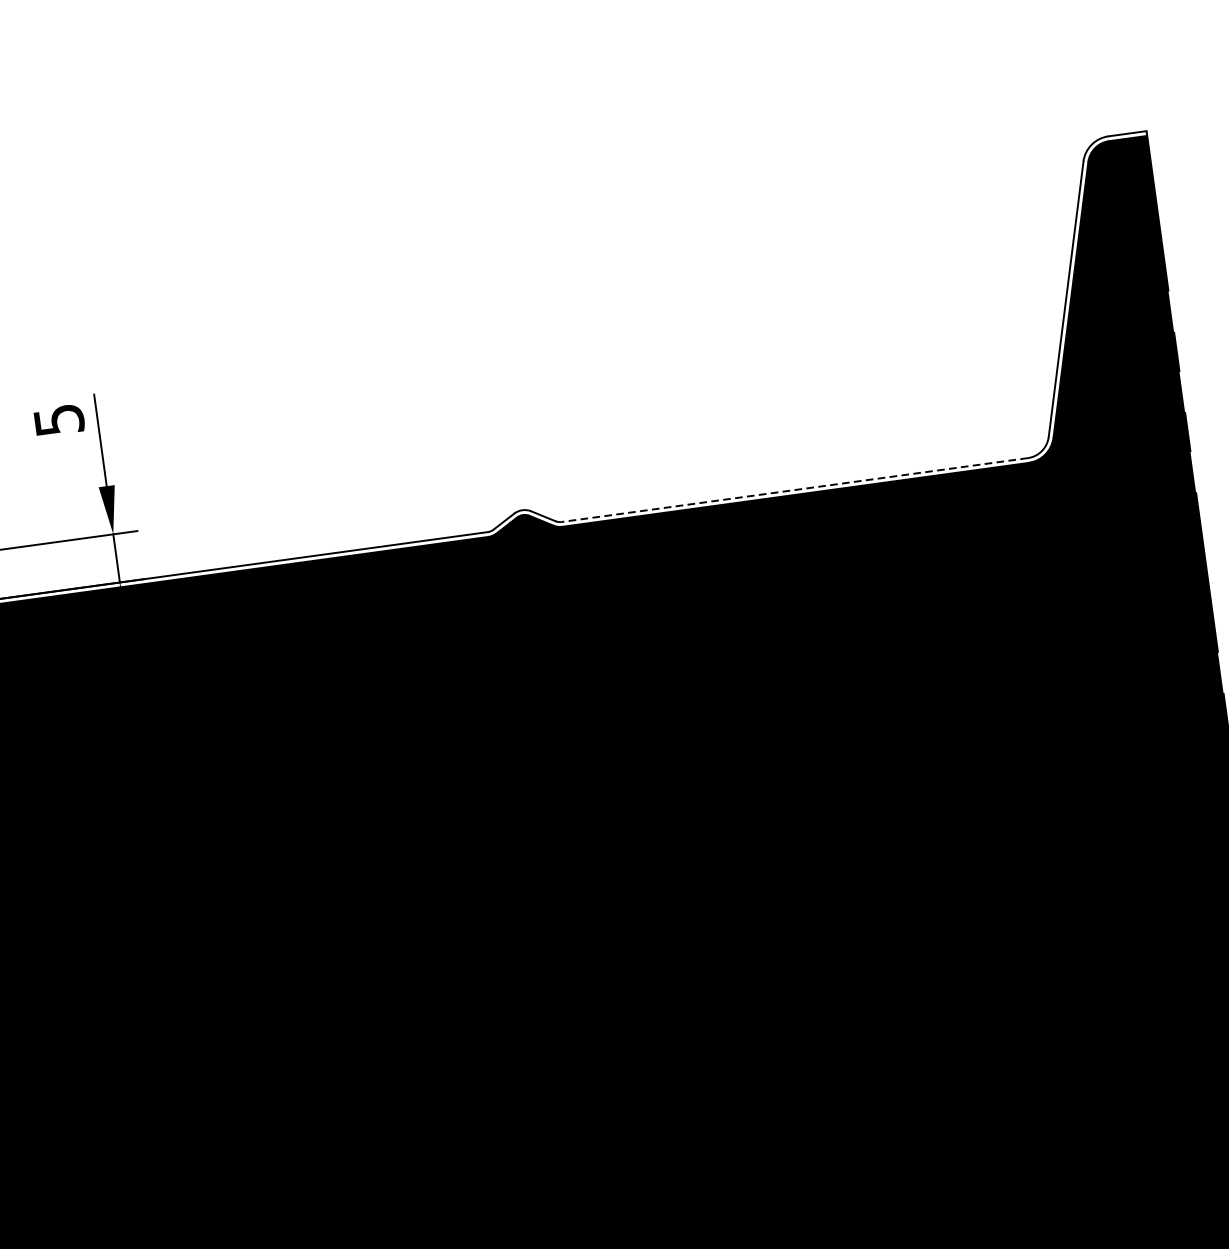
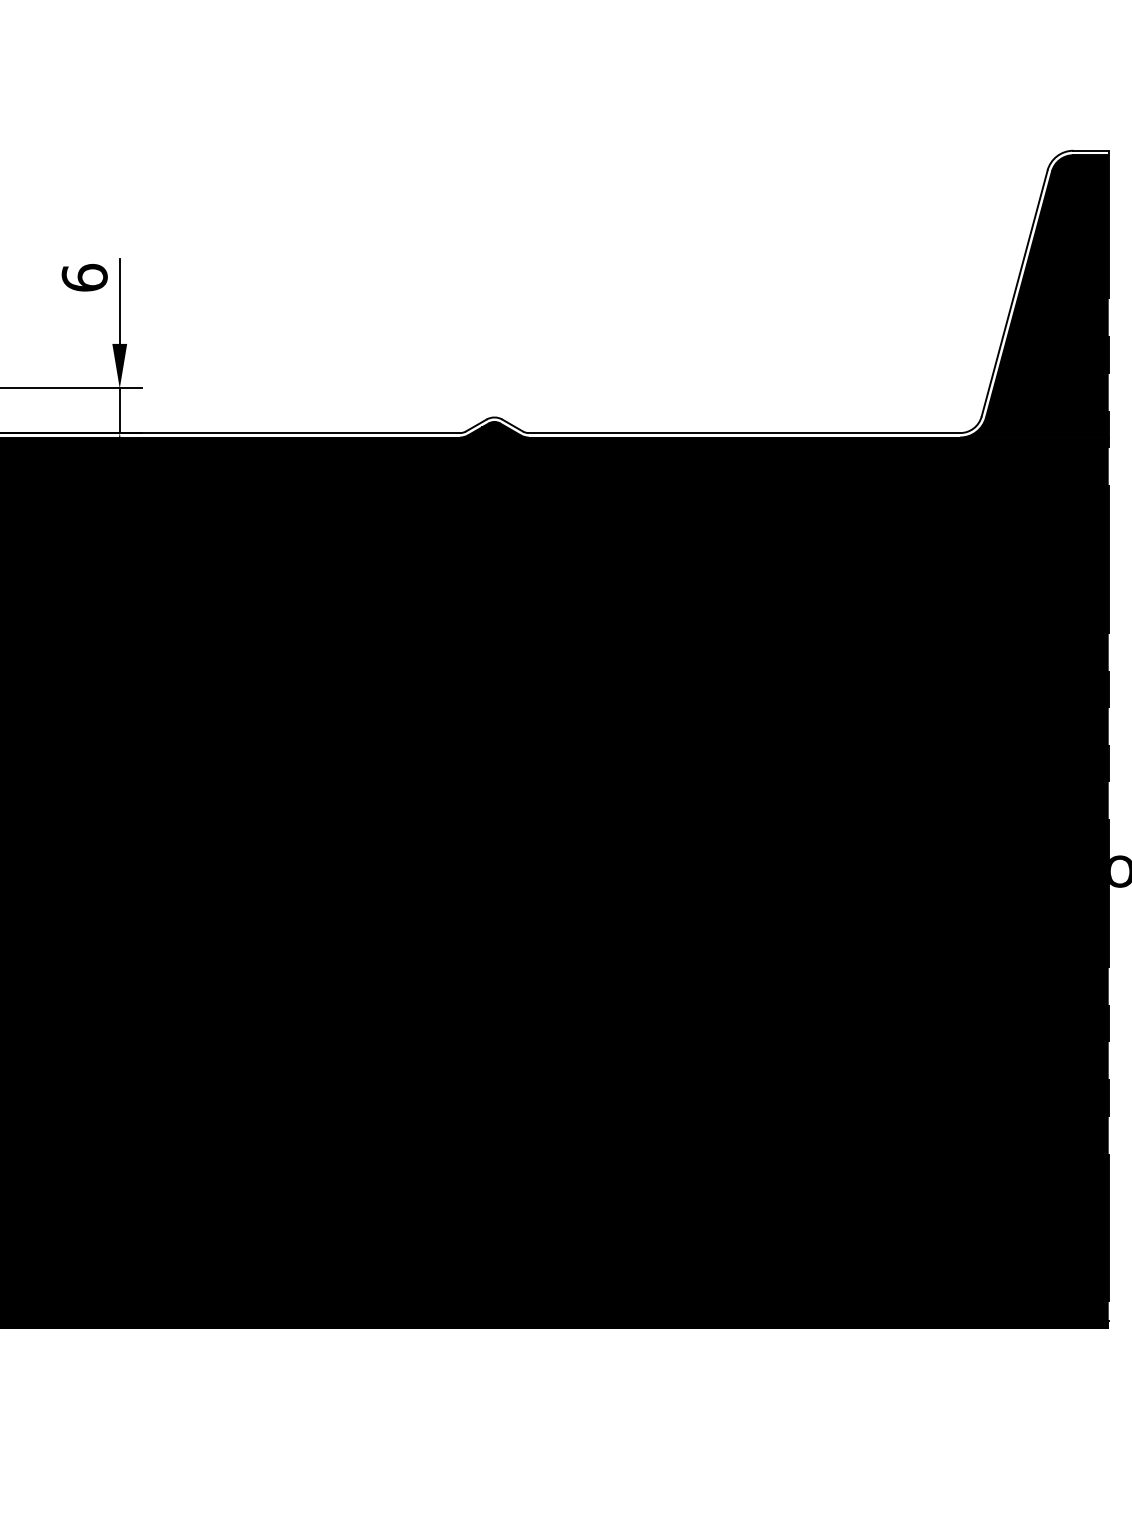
text: (58, 419) -> (84, 277), 5 -> 6
line: (794, 490) -> (744, 433), dashed -> solid

